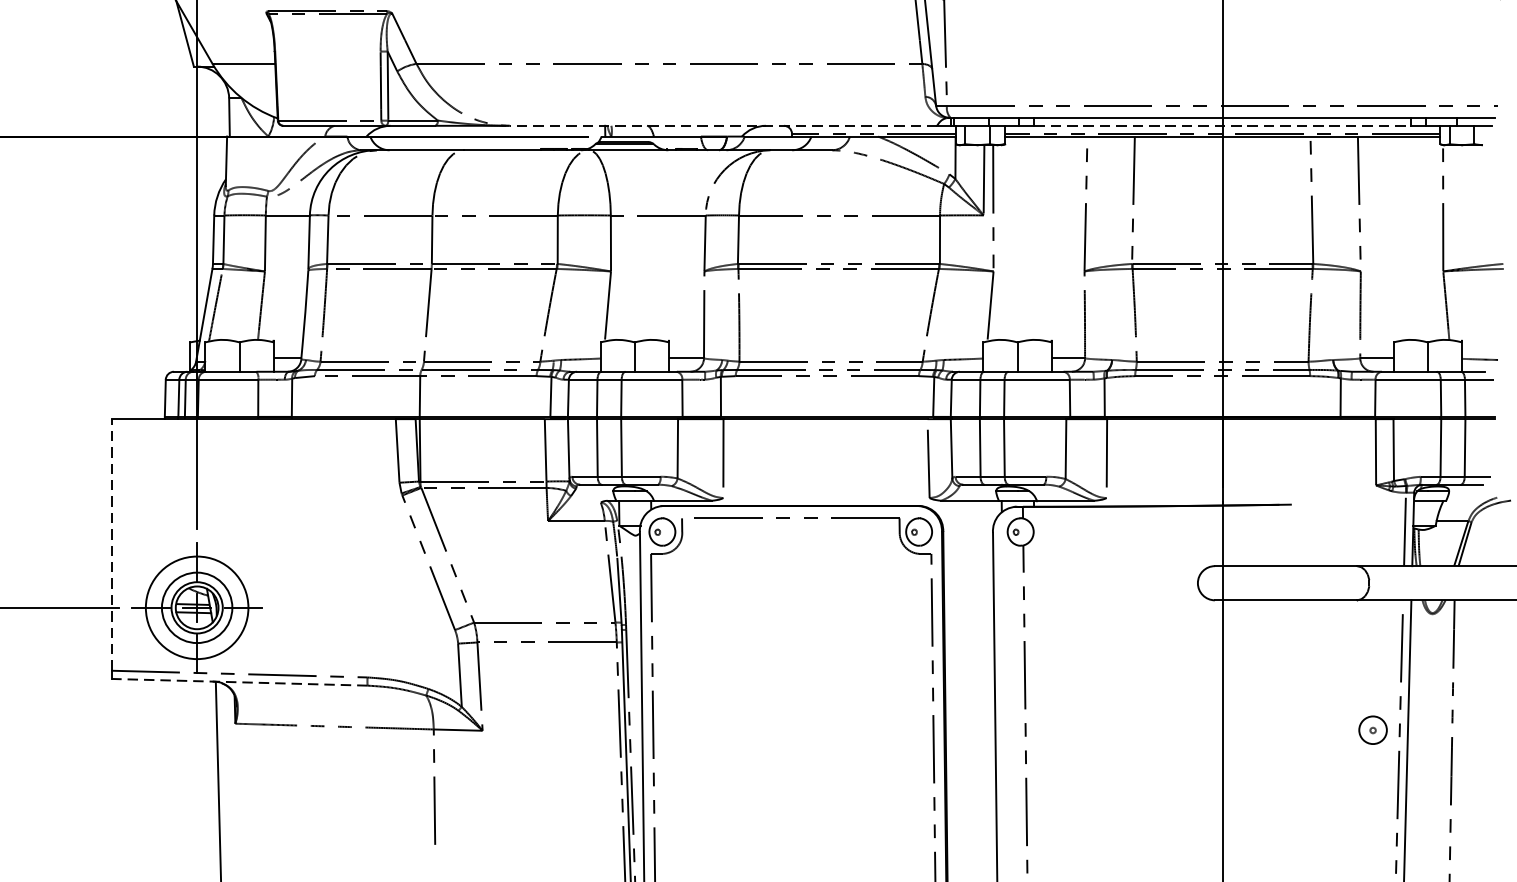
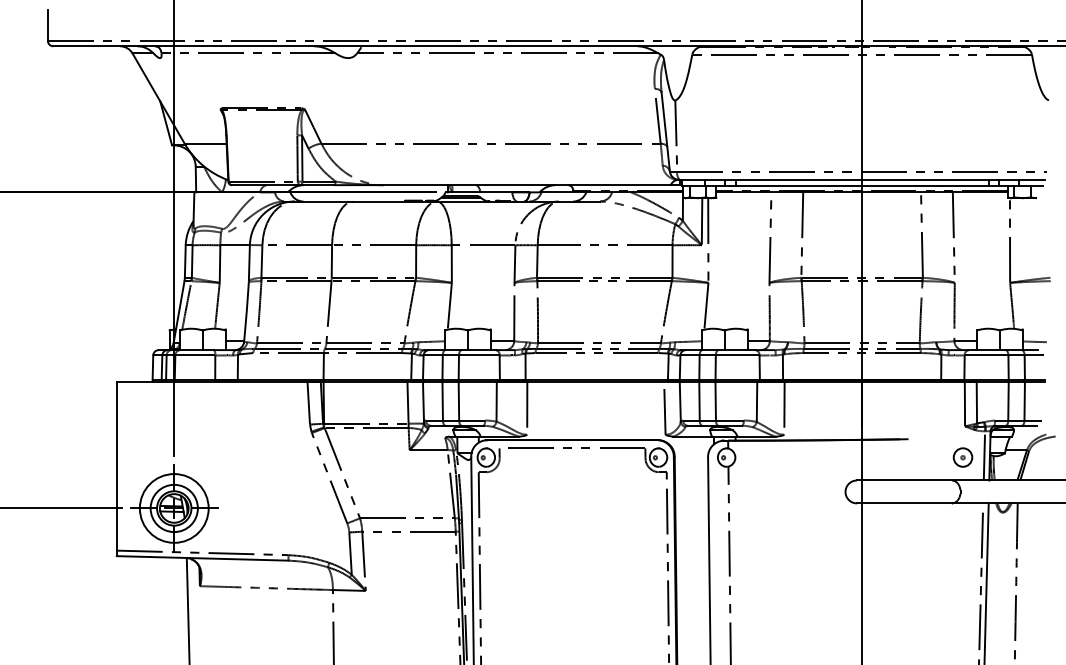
line: (722, 126) -> (526, 185), dashed -> solid
line: (1223, 126) -> (862, 185), dashed -> solid
line: (111, 543) -> (116, 465), dashed -> solid
line: (239, 682) -> (202, 558), dashed -> solid
part: (1372, 730) -> (962, 457), moved

